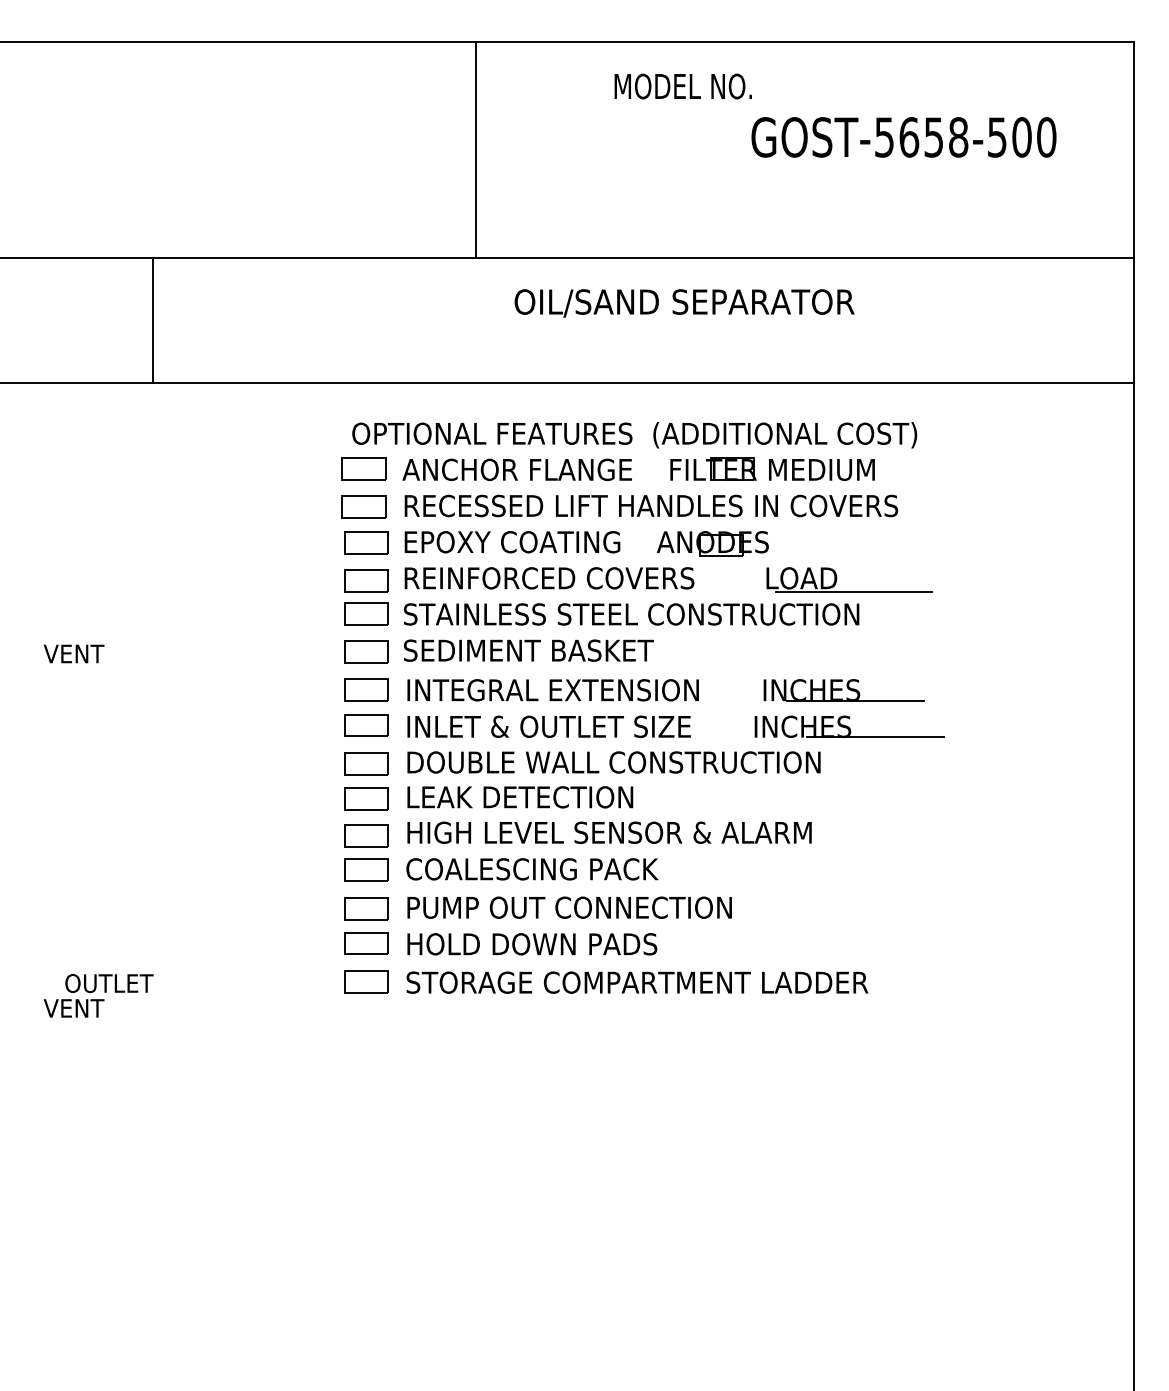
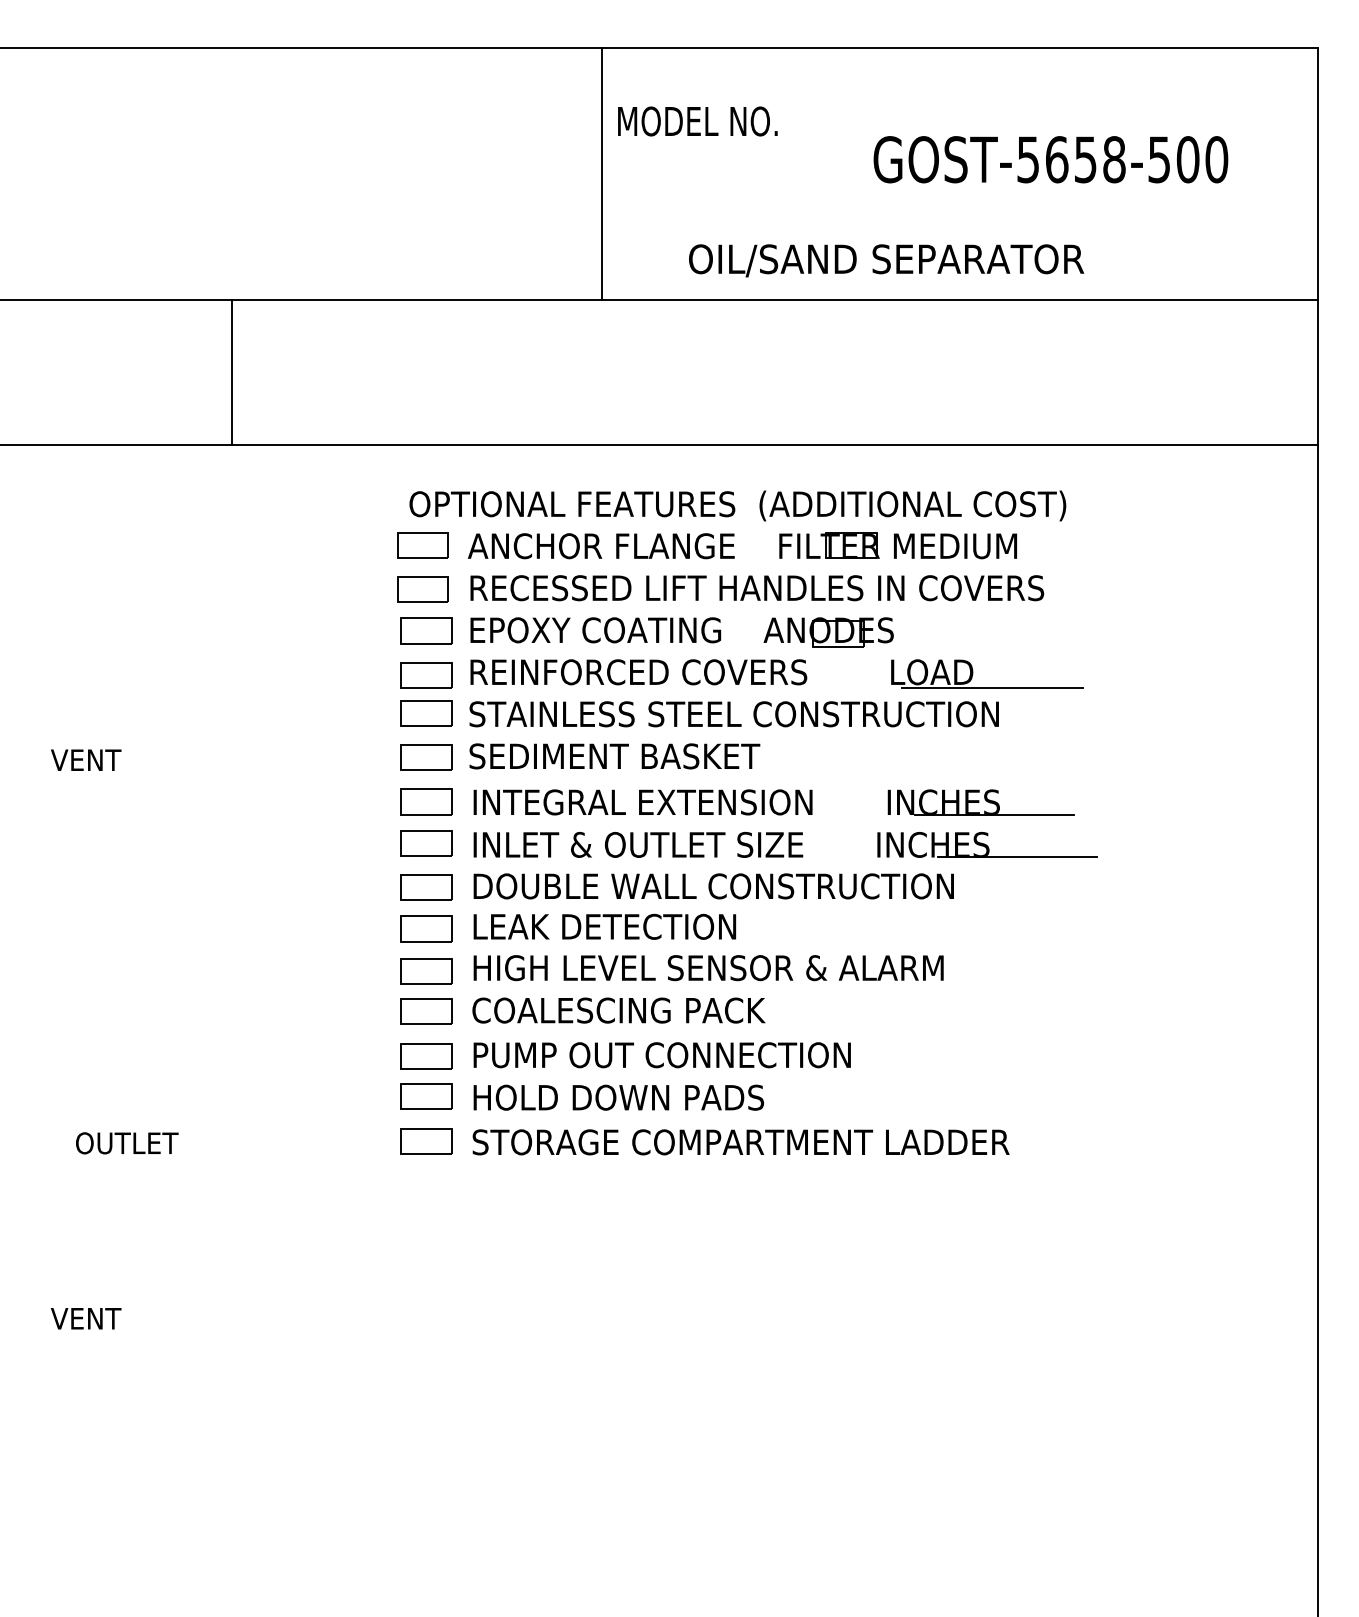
text: (682, 86) -> (696, 121), moved
line: (476, 149) -> (602, 173), moved
text: (684, 303) -> (886, 260), moved
line: (152, 320) -> (231, 372), moved
text: (73, 1008) -> (85, 1318), moved

